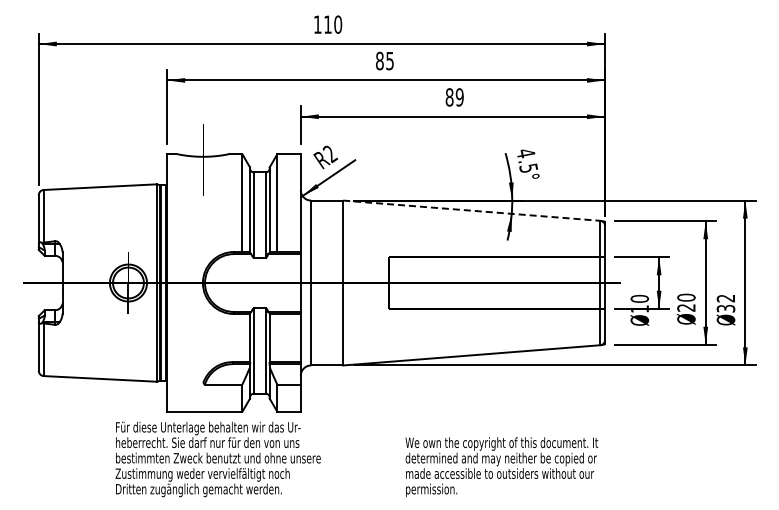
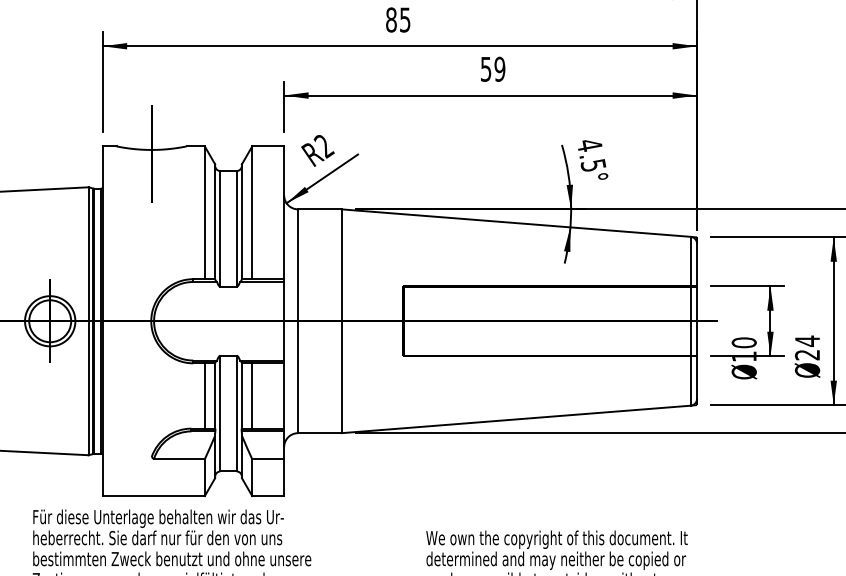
text: (449, 97) -> (485, 69), 89 -> 59
line: (471, 210) -> (515, 222), dashed -> solid
text: (686, 297) -> (807, 340), 20 -> 24
line: (242, 338) -> (204, 396), added
line: (277, 338) -> (252, 396), added

